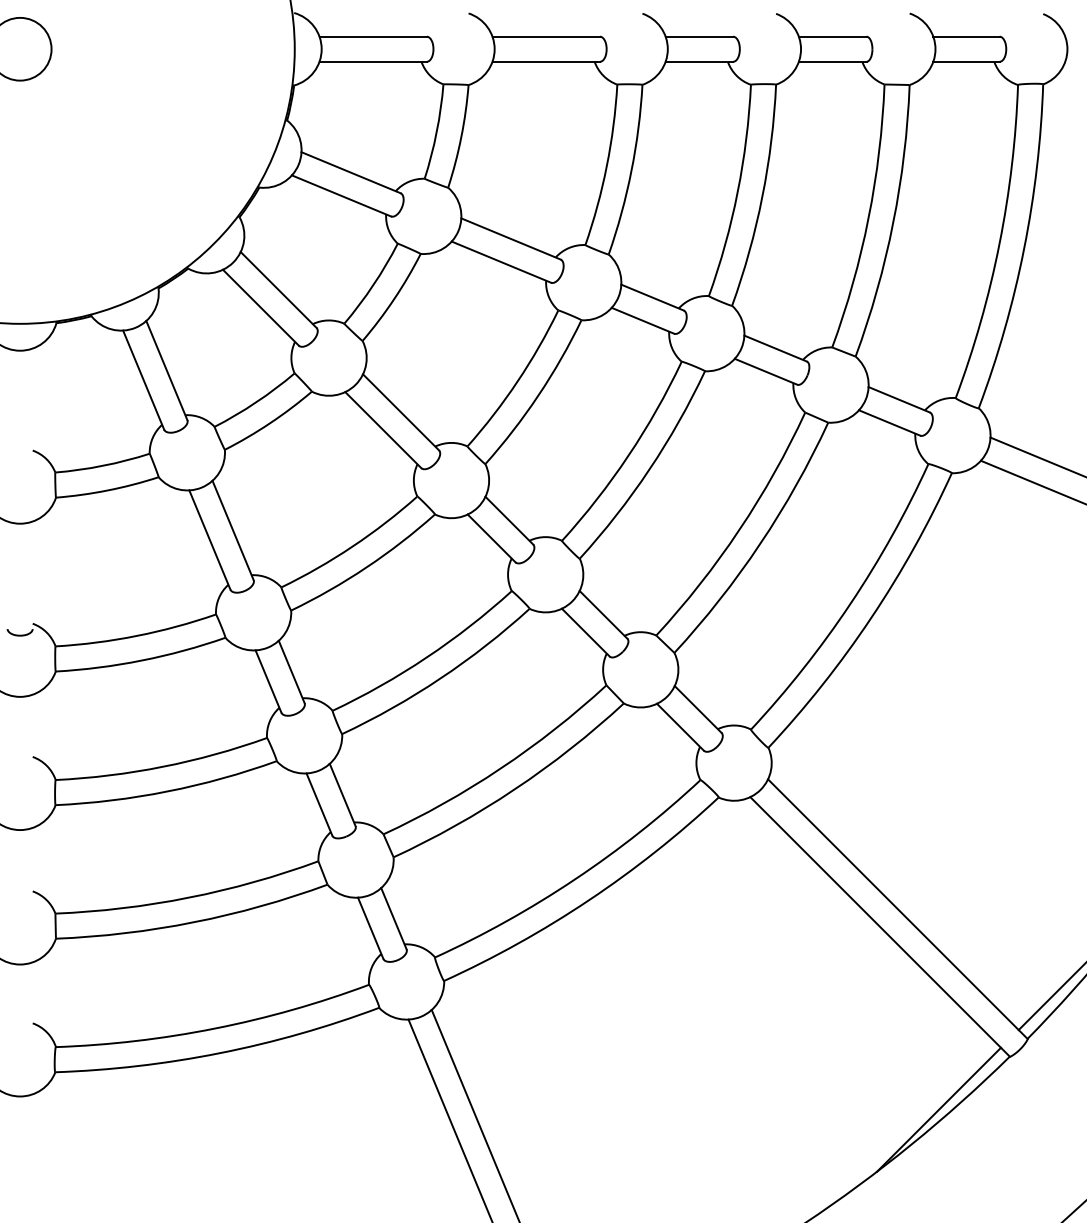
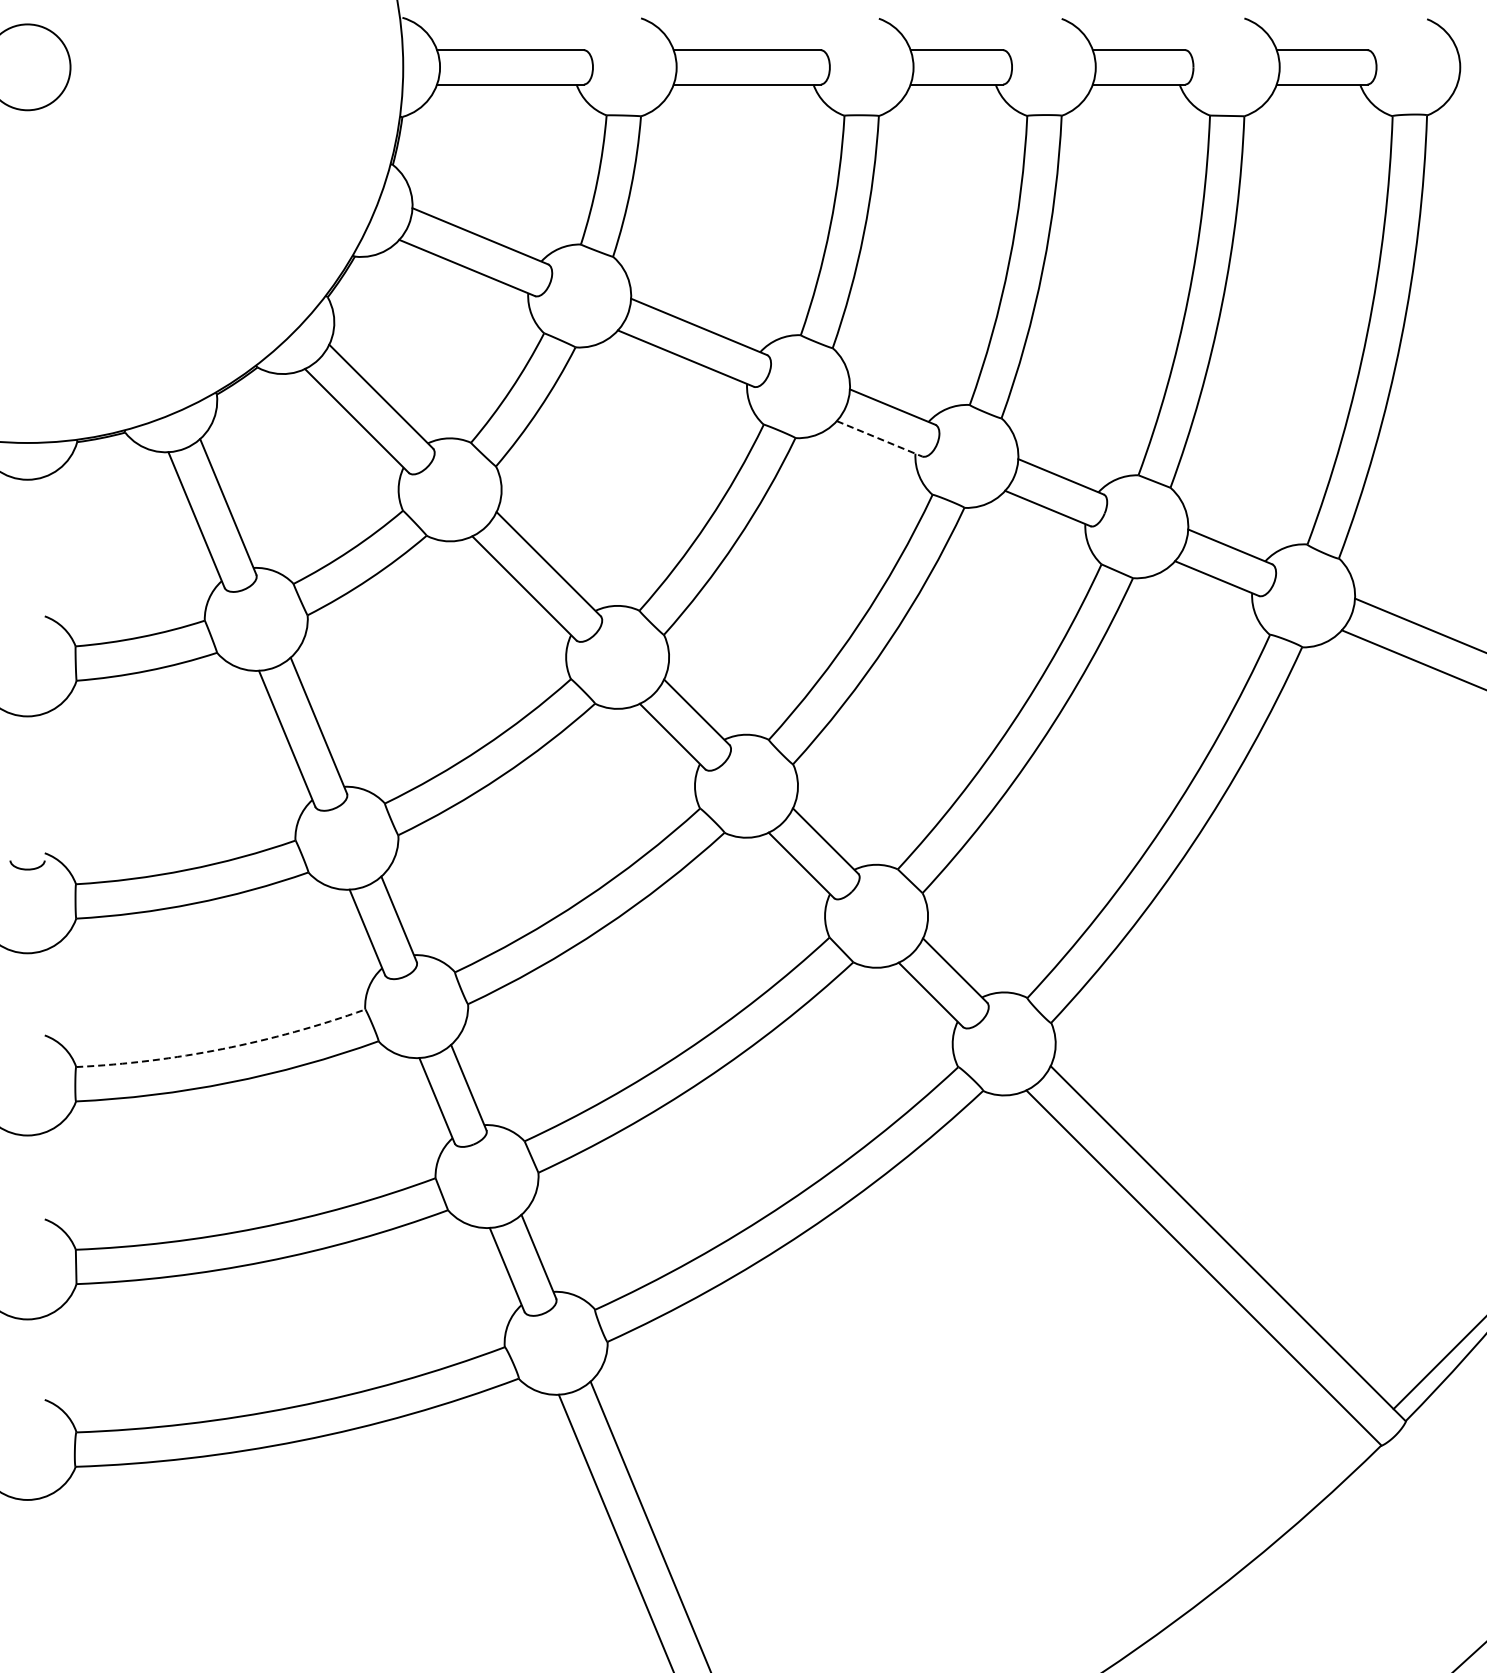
line: (643, 321) -> (880, 439), solid -> dashed
arc: (162, 767) -> (222, 1049), solid -> dashed
line: (938, 1109) -> (1284, 1517), removed

